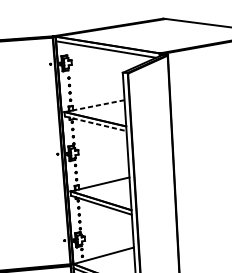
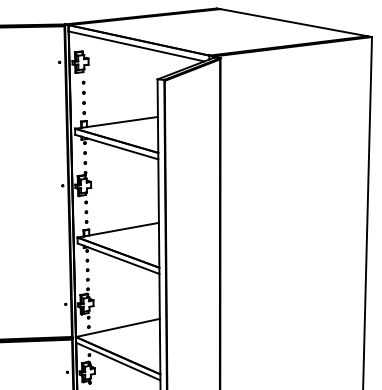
line: (98, 105) -> (122, 122), dashed -> solid
line: (96, 124) -> (117, 147), dashed -> solid

